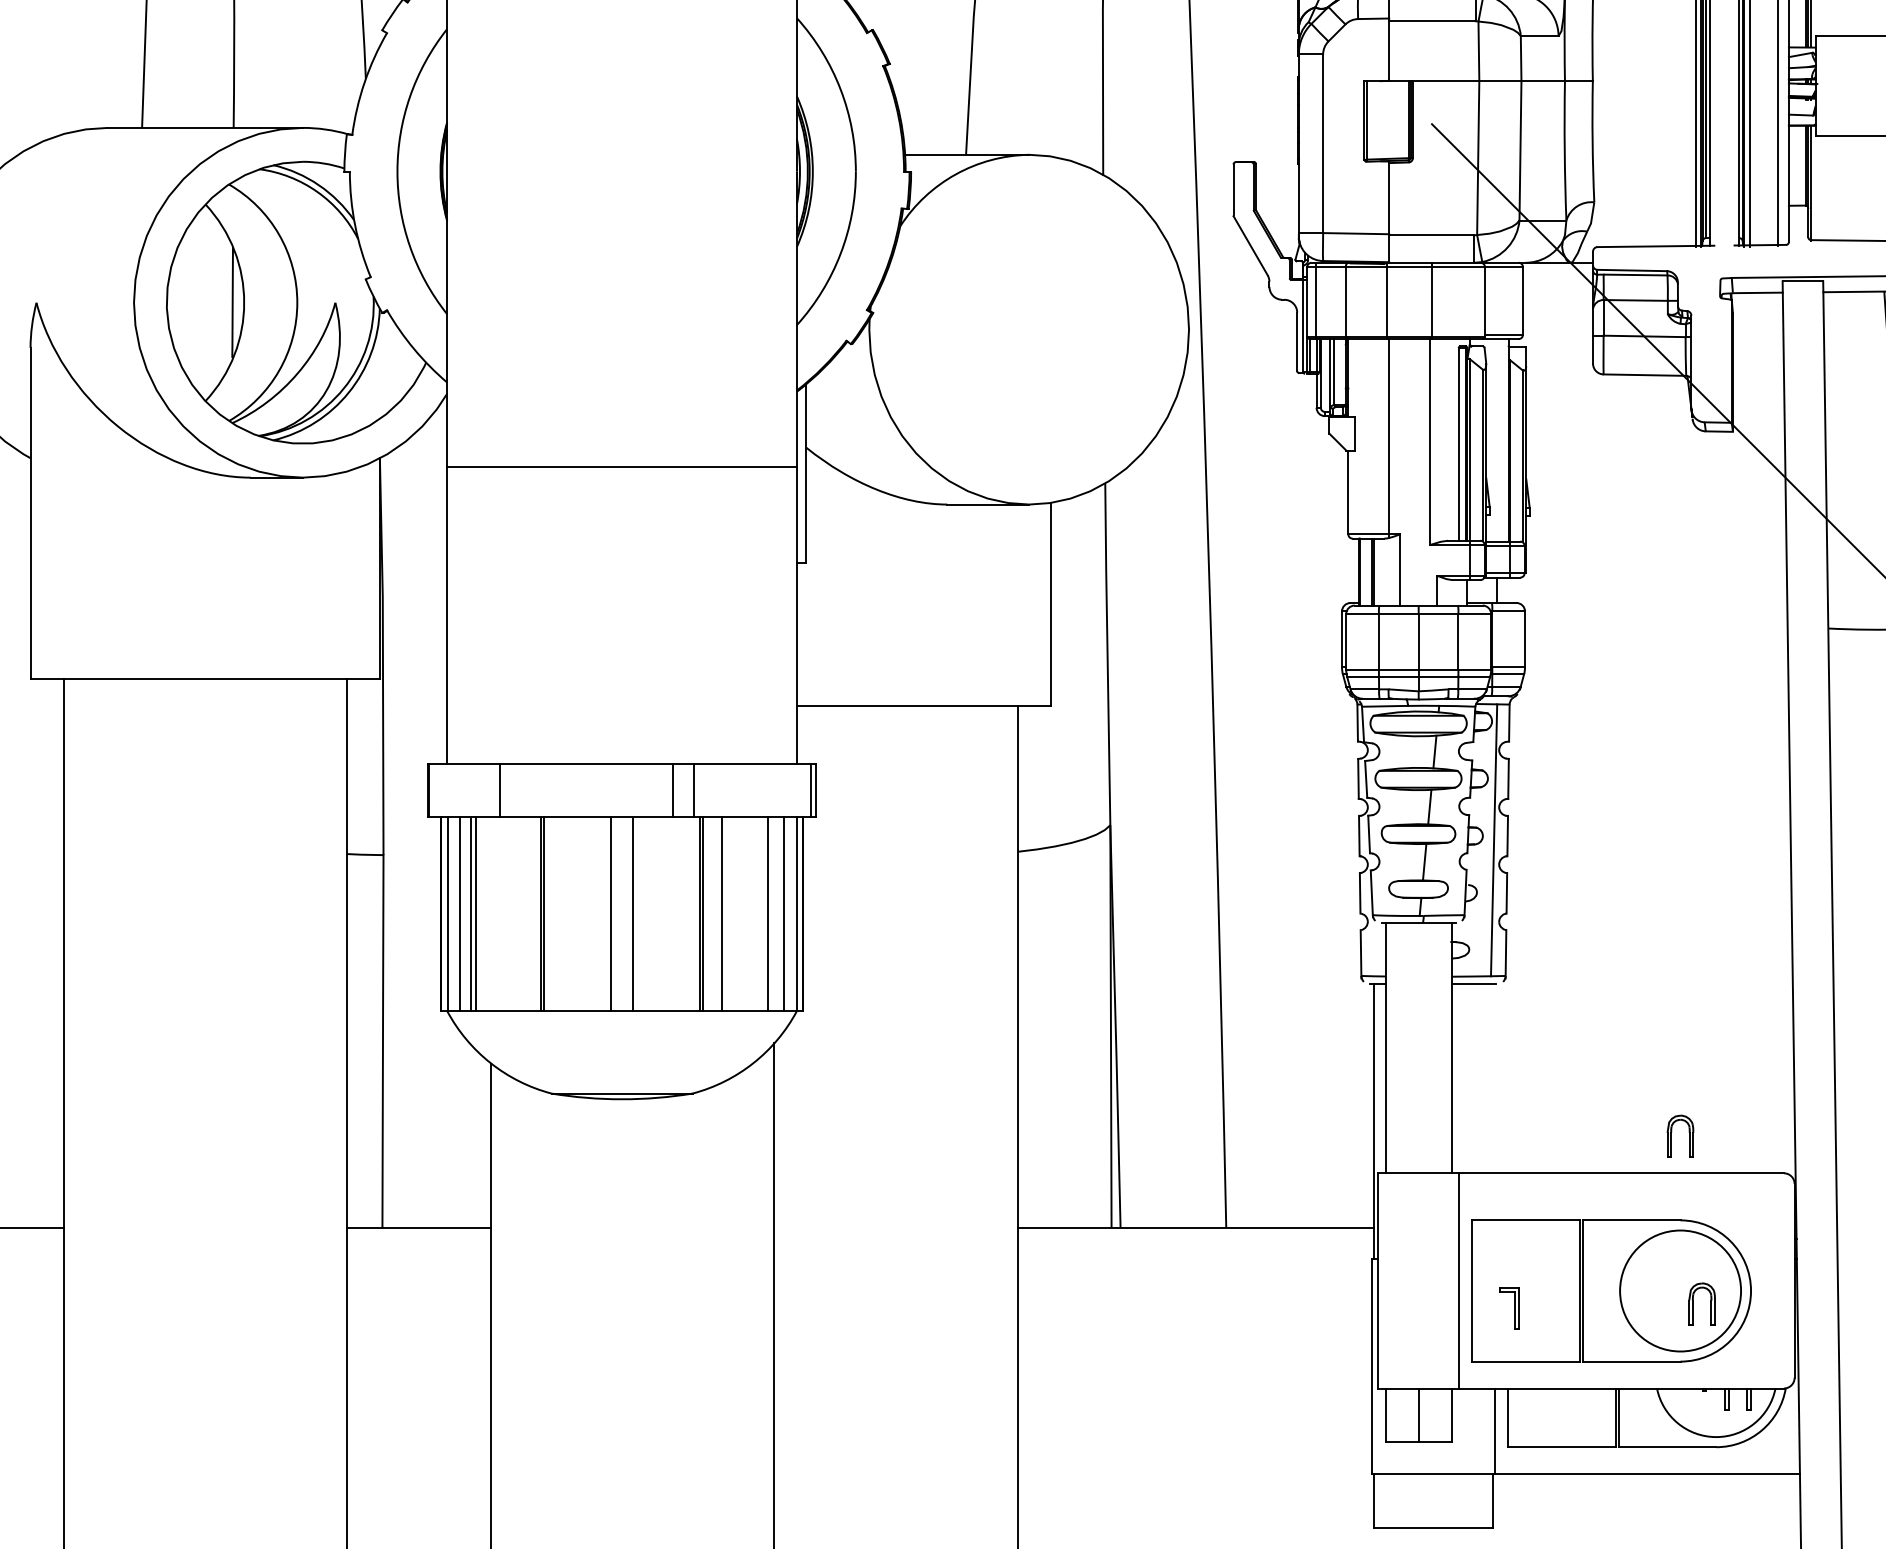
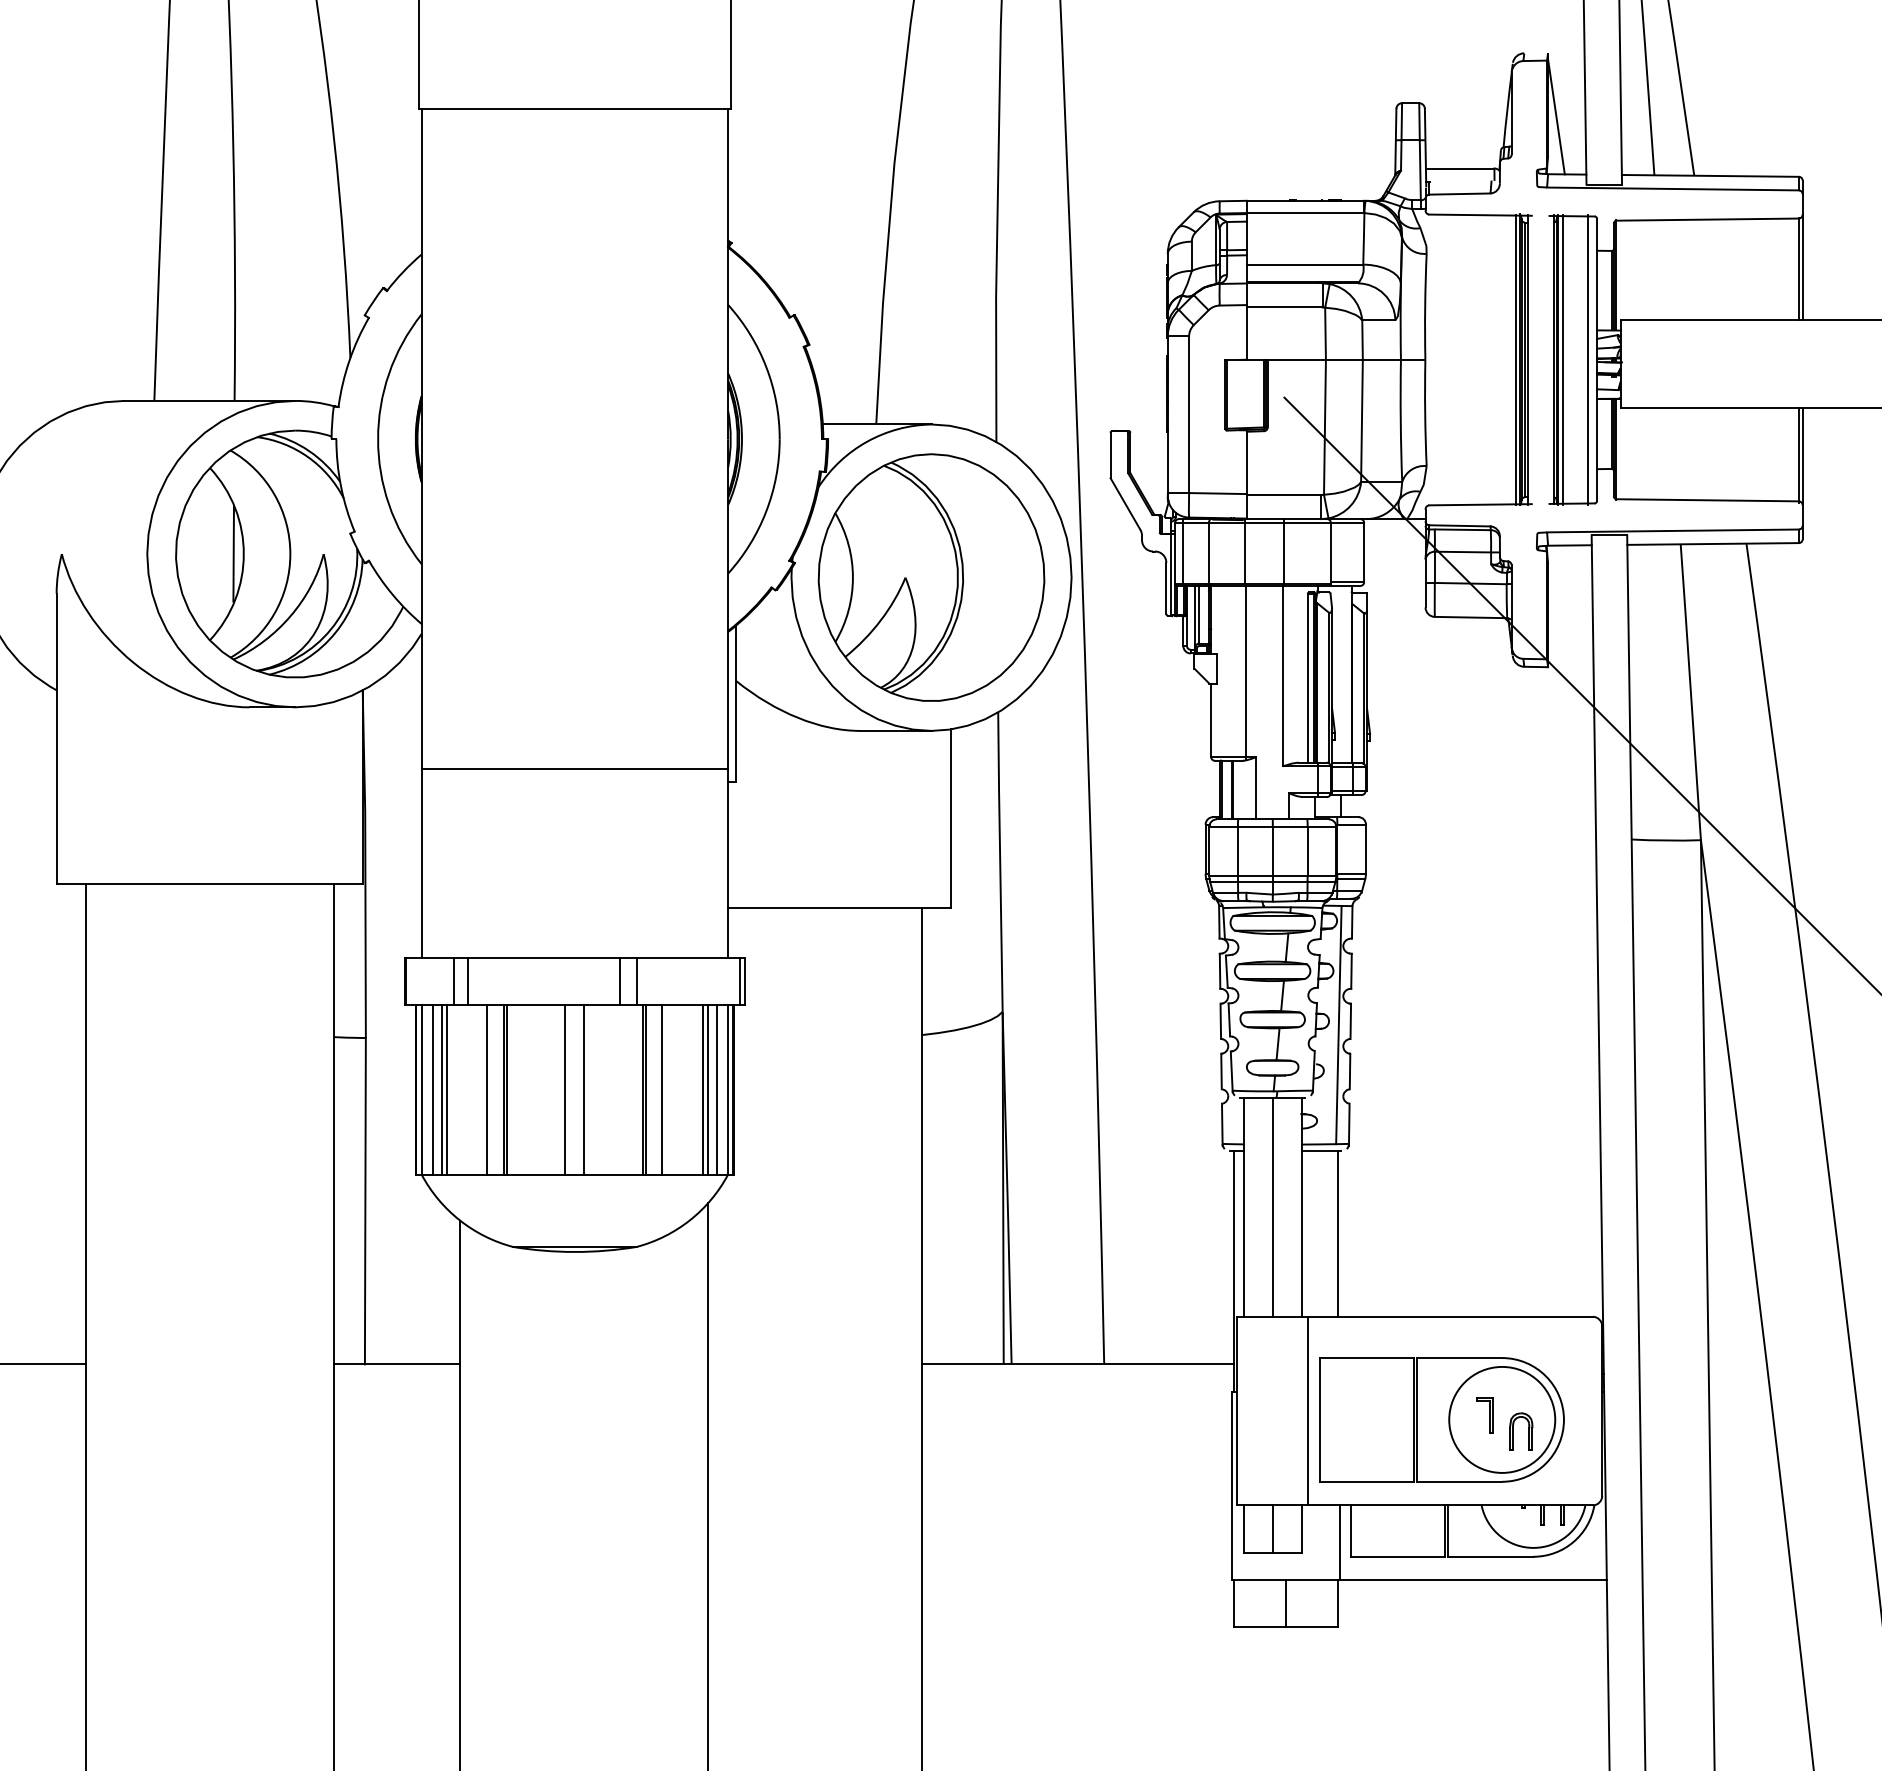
part: (1029, 329) -> (931, 577), added
line: (621, 467) -> (574, 769), moved
line: (484, 789) -> (454, 980), added
line: (522, 913) -> (487, 1089), added
line: (773, 913) -> (707, 1089), added
line: (1418, 1047) -> (1272, 1206), added
line: (1492, 1078) -> (1337, 1233), added
part: (1688, 1136) -> (1509, 1284), removed
part: (1508, 1308) -> (1484, 1415), moved
line: (1433, 1500) -> (1285, 1603), added

